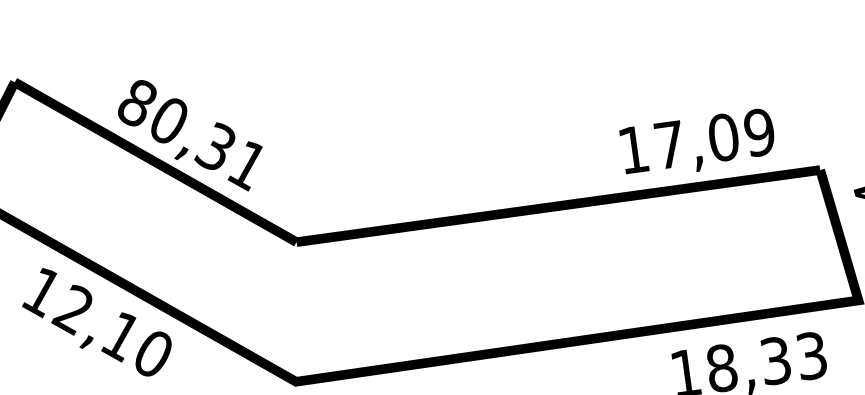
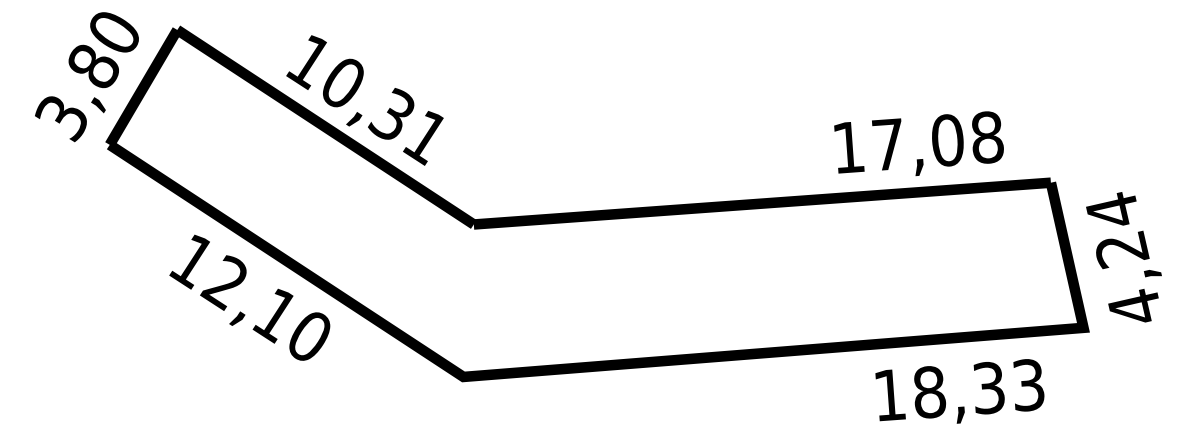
text: (136, 104) -> (308, 62), 80,31 -> 10,31
text: (759, 132) -> (987, 137), 17,09 -> 17,08

